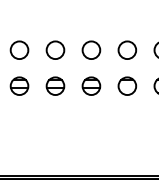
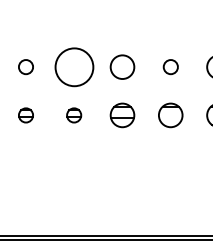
circle: (19, 49) -> (25, 66), size x0.6
circle: (54, 49) -> (73, 66), size x1.6
circle: (127, 49) -> (170, 66), size x0.6
part: (19, 86) -> (25, 115), size x0.6
part: (54, 86) -> (73, 115), size x0.6

